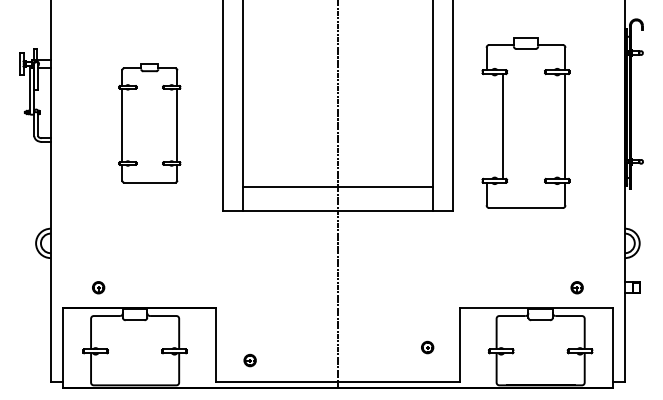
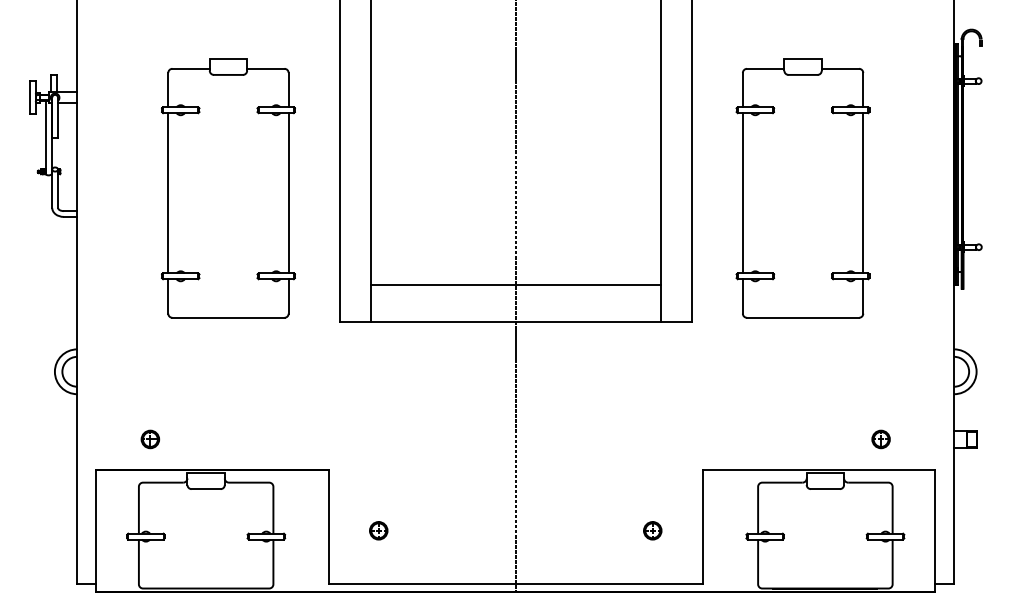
part: (149, 122) -> (228, 187), size x1.43
line: (502, 126) -> (742, 193), moved
part: (249, 360) -> (377, 530), moved

